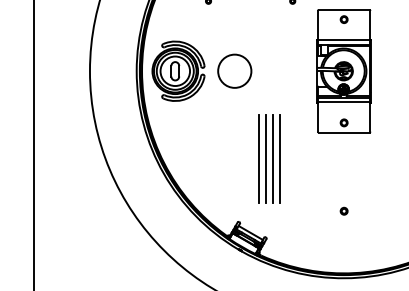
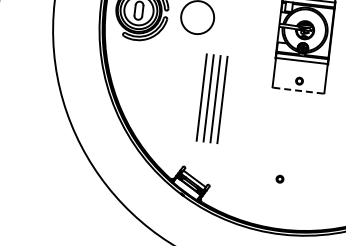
line: (344, 132) -> (298, 90), solid -> dashed
part: (269, 158) -> (211, 98), moved
part: (343, 210) -> (279, 178), moved

